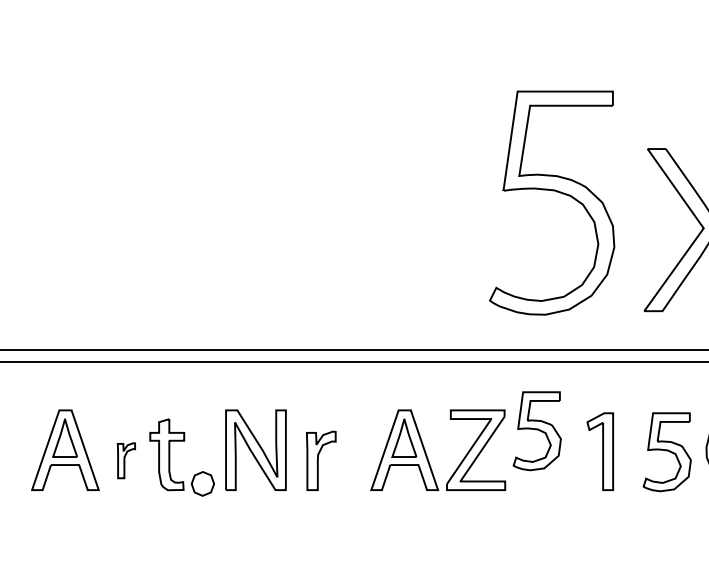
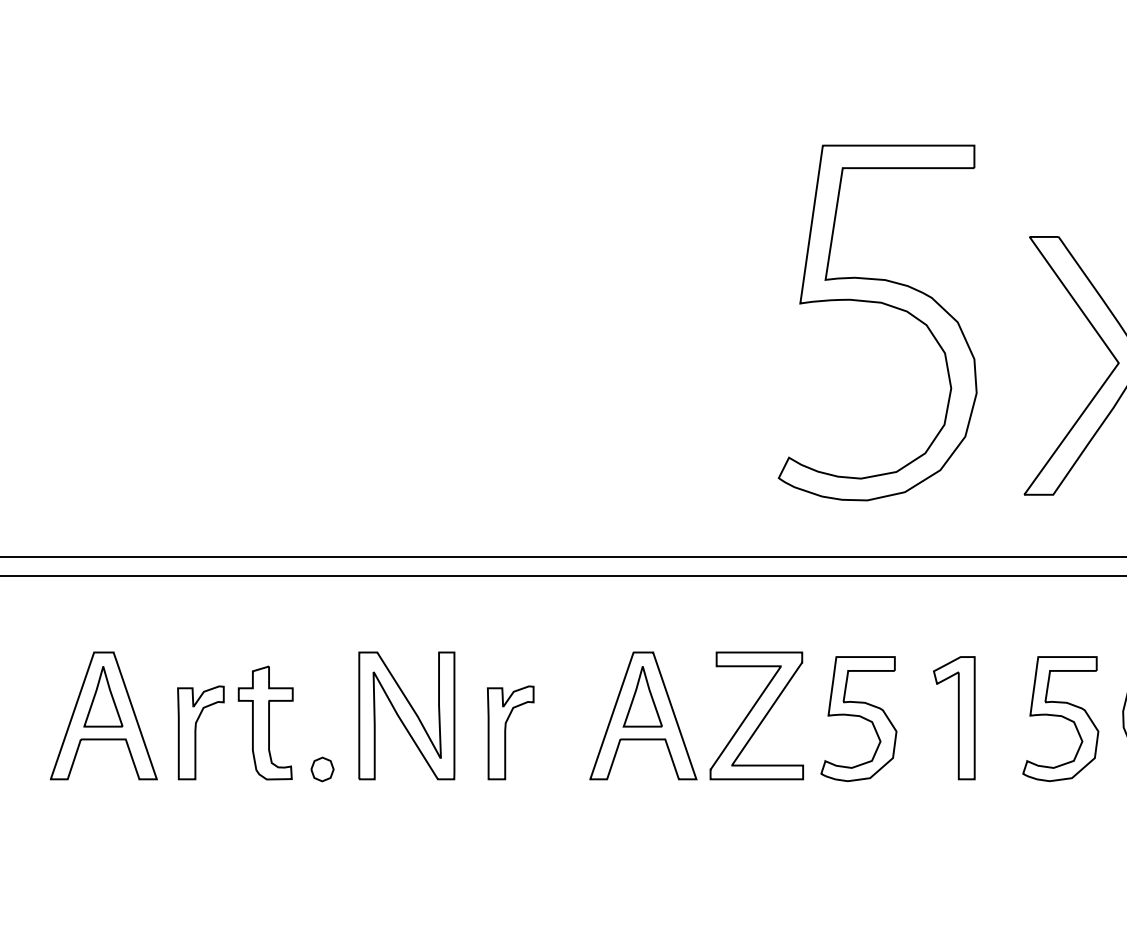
part: (536, 431) -> (857, 719), moved
part: (126, 460) -> (200, 732), size x1.67
part: (202, 483) -> (321, 768), size x0.62

